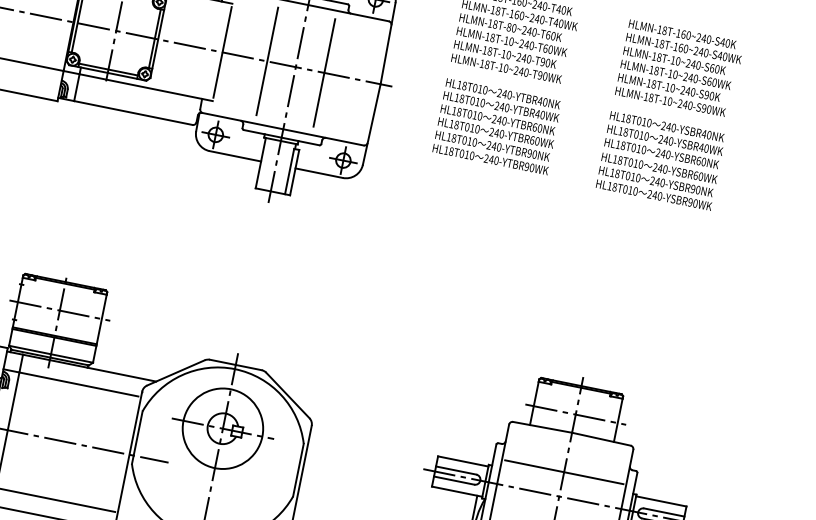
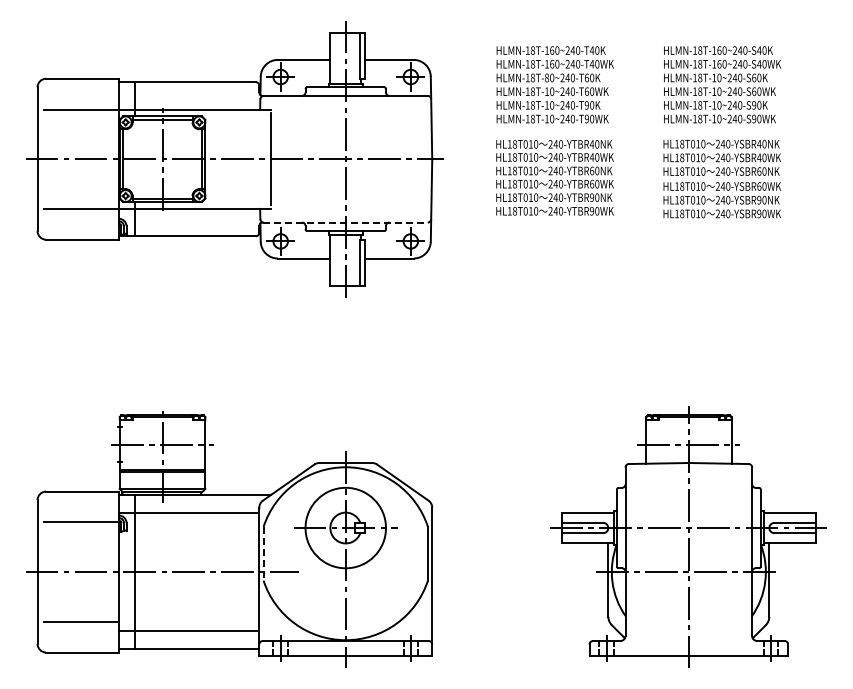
line: (267, 61) -> (316, 159), removed
line: (323, 73) -> (374, 159), removed
line: (283, 129) -> (345, 222), solid -> dashed
line: (137, 437) -> (263, 553), solid -> dashed
line: (563, 472) -> (688, 503), removed

